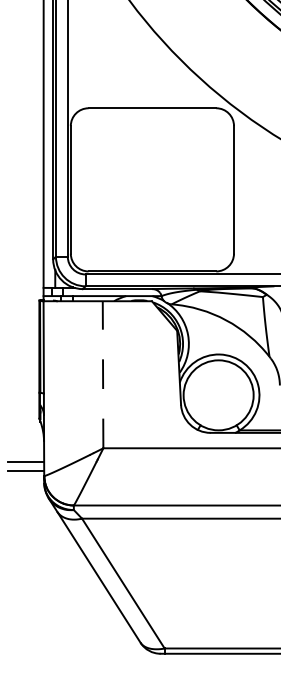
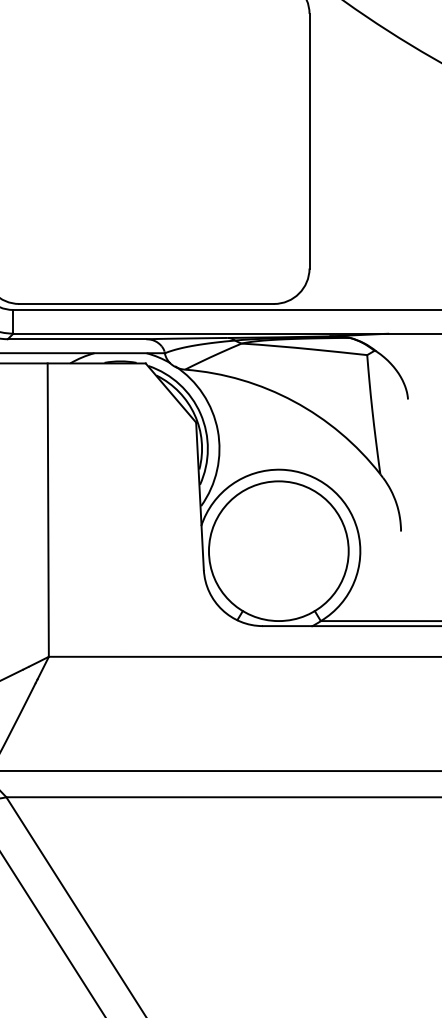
line: (103, 374) -> (49, 509), dashed -> solid

